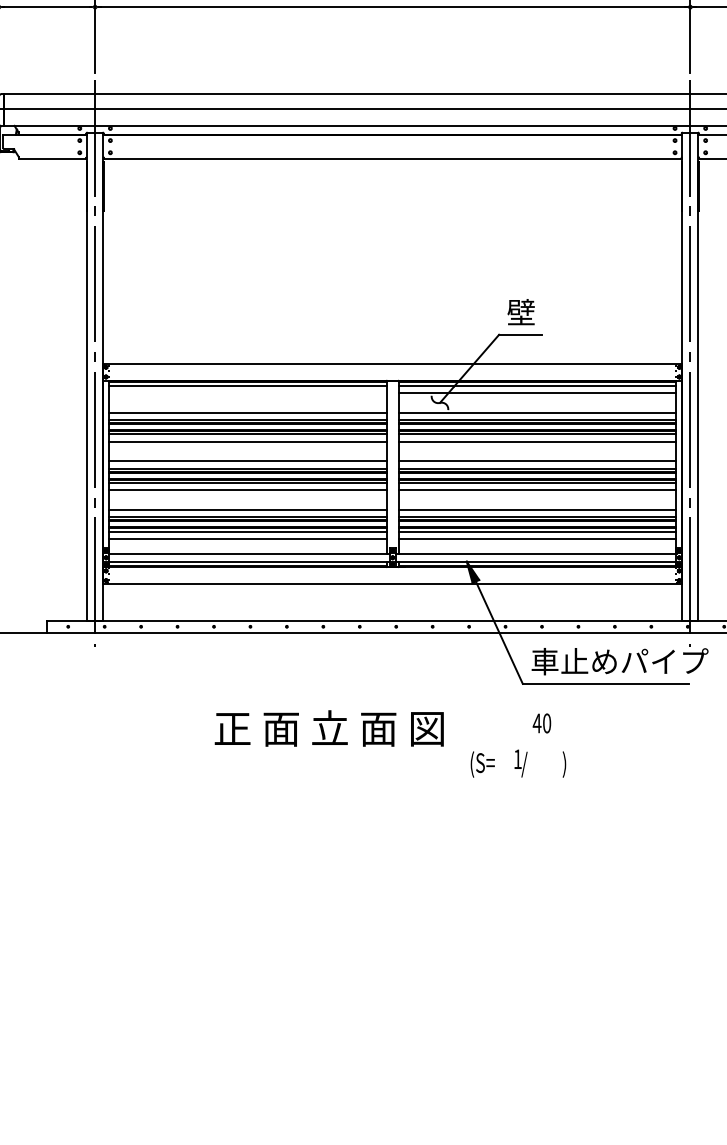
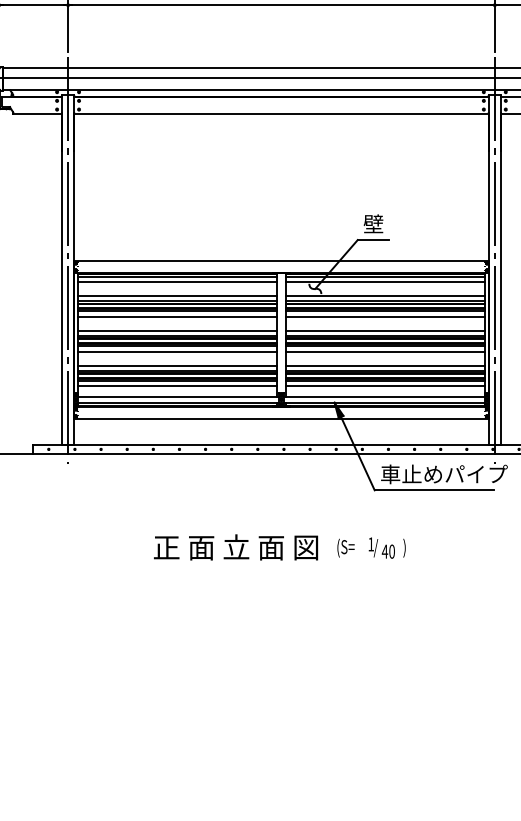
line: (247, 393) -> (177, 282), added
text: (541, 723) -> (388, 551), moved
text: (328, 728) -> (235, 547), moved

